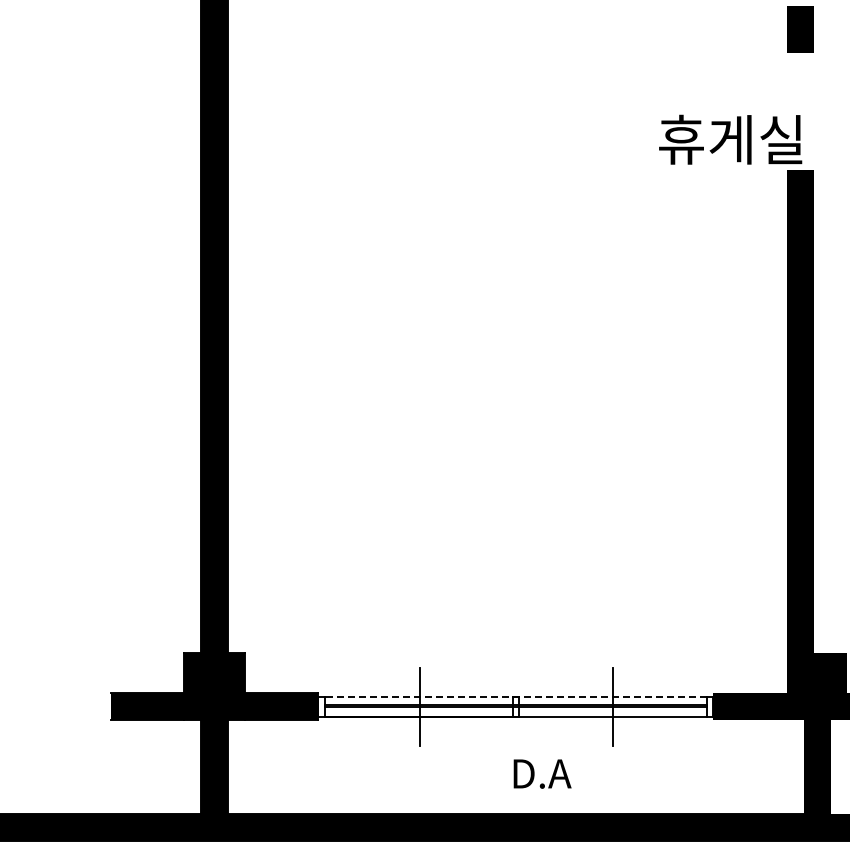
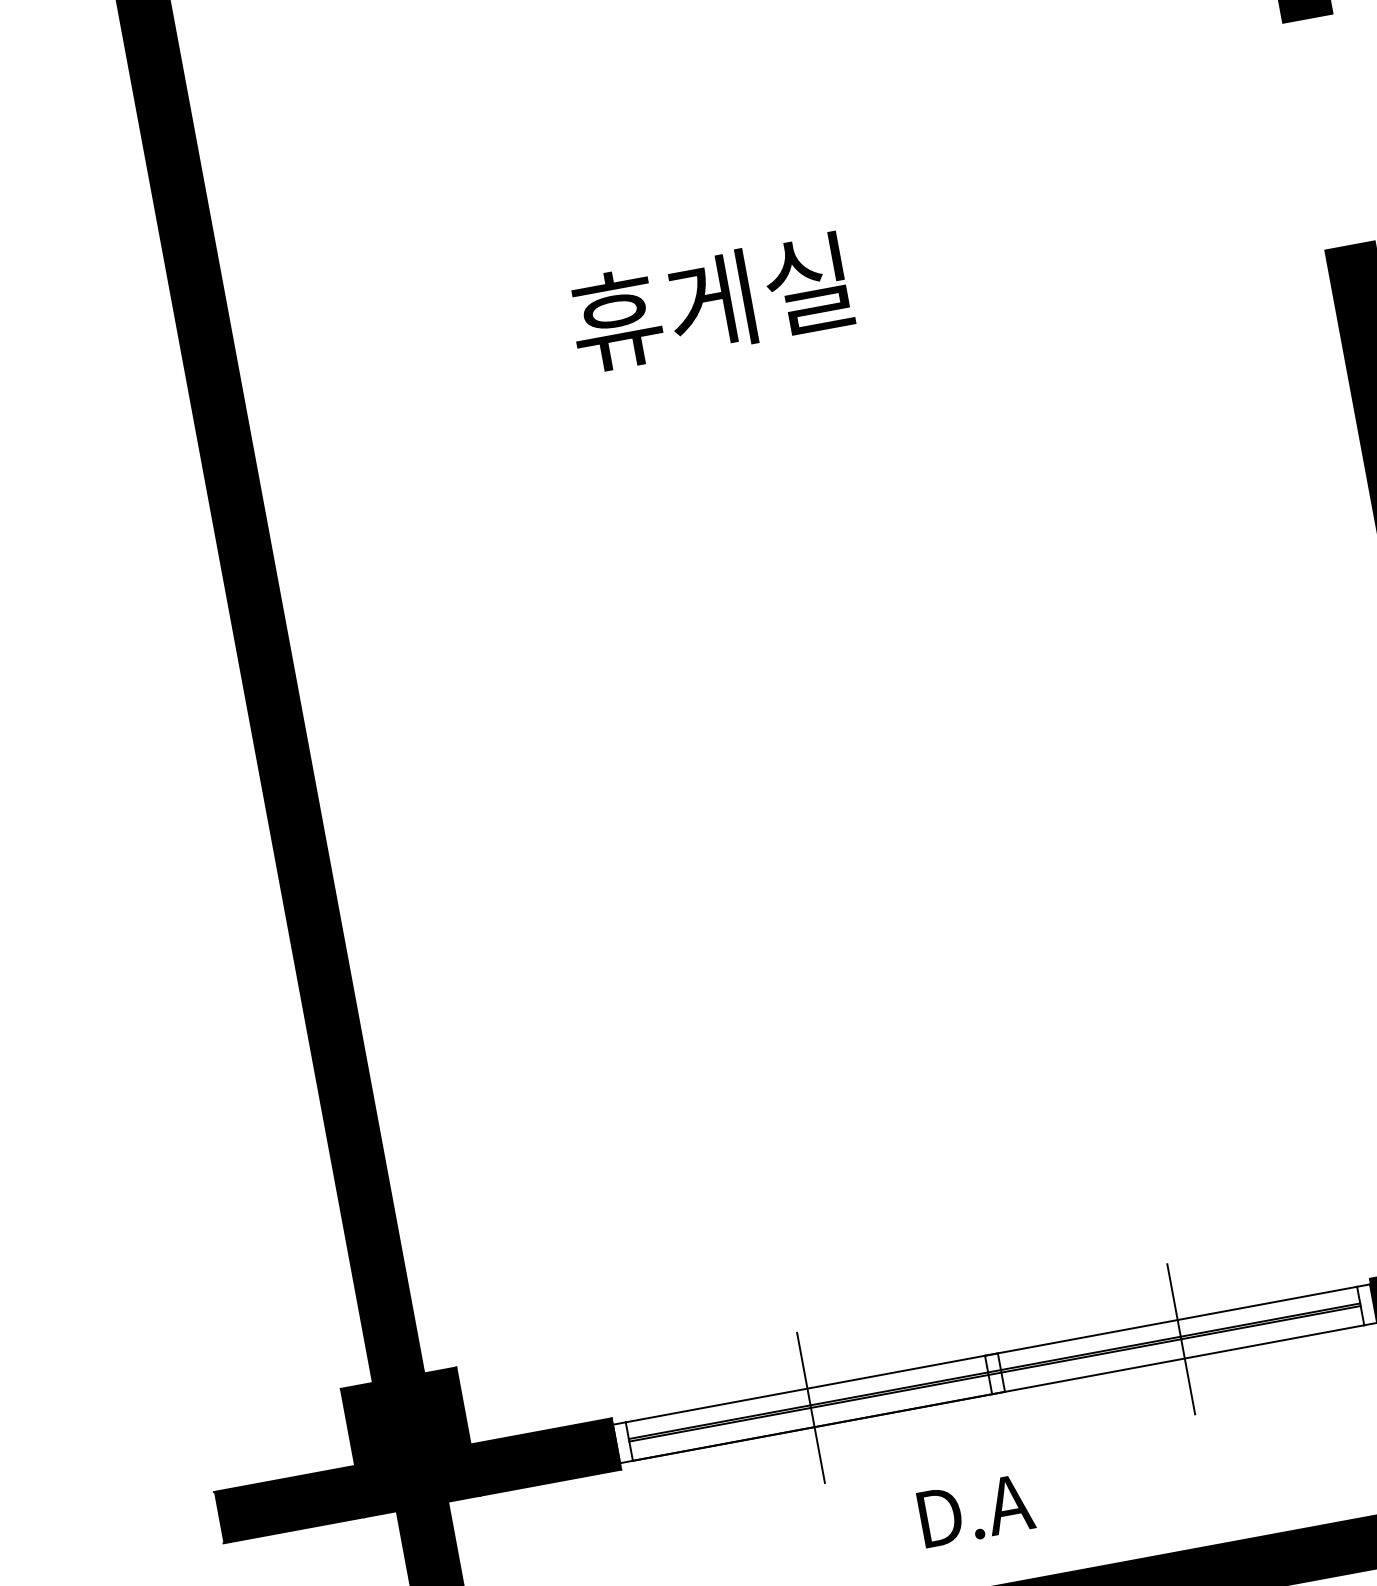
text: (730, 139) -> (710, 302), moved
line: (515, 696) -> (990, 1354), dashed -> solid
text: (542, 773) -> (975, 1509), moved

